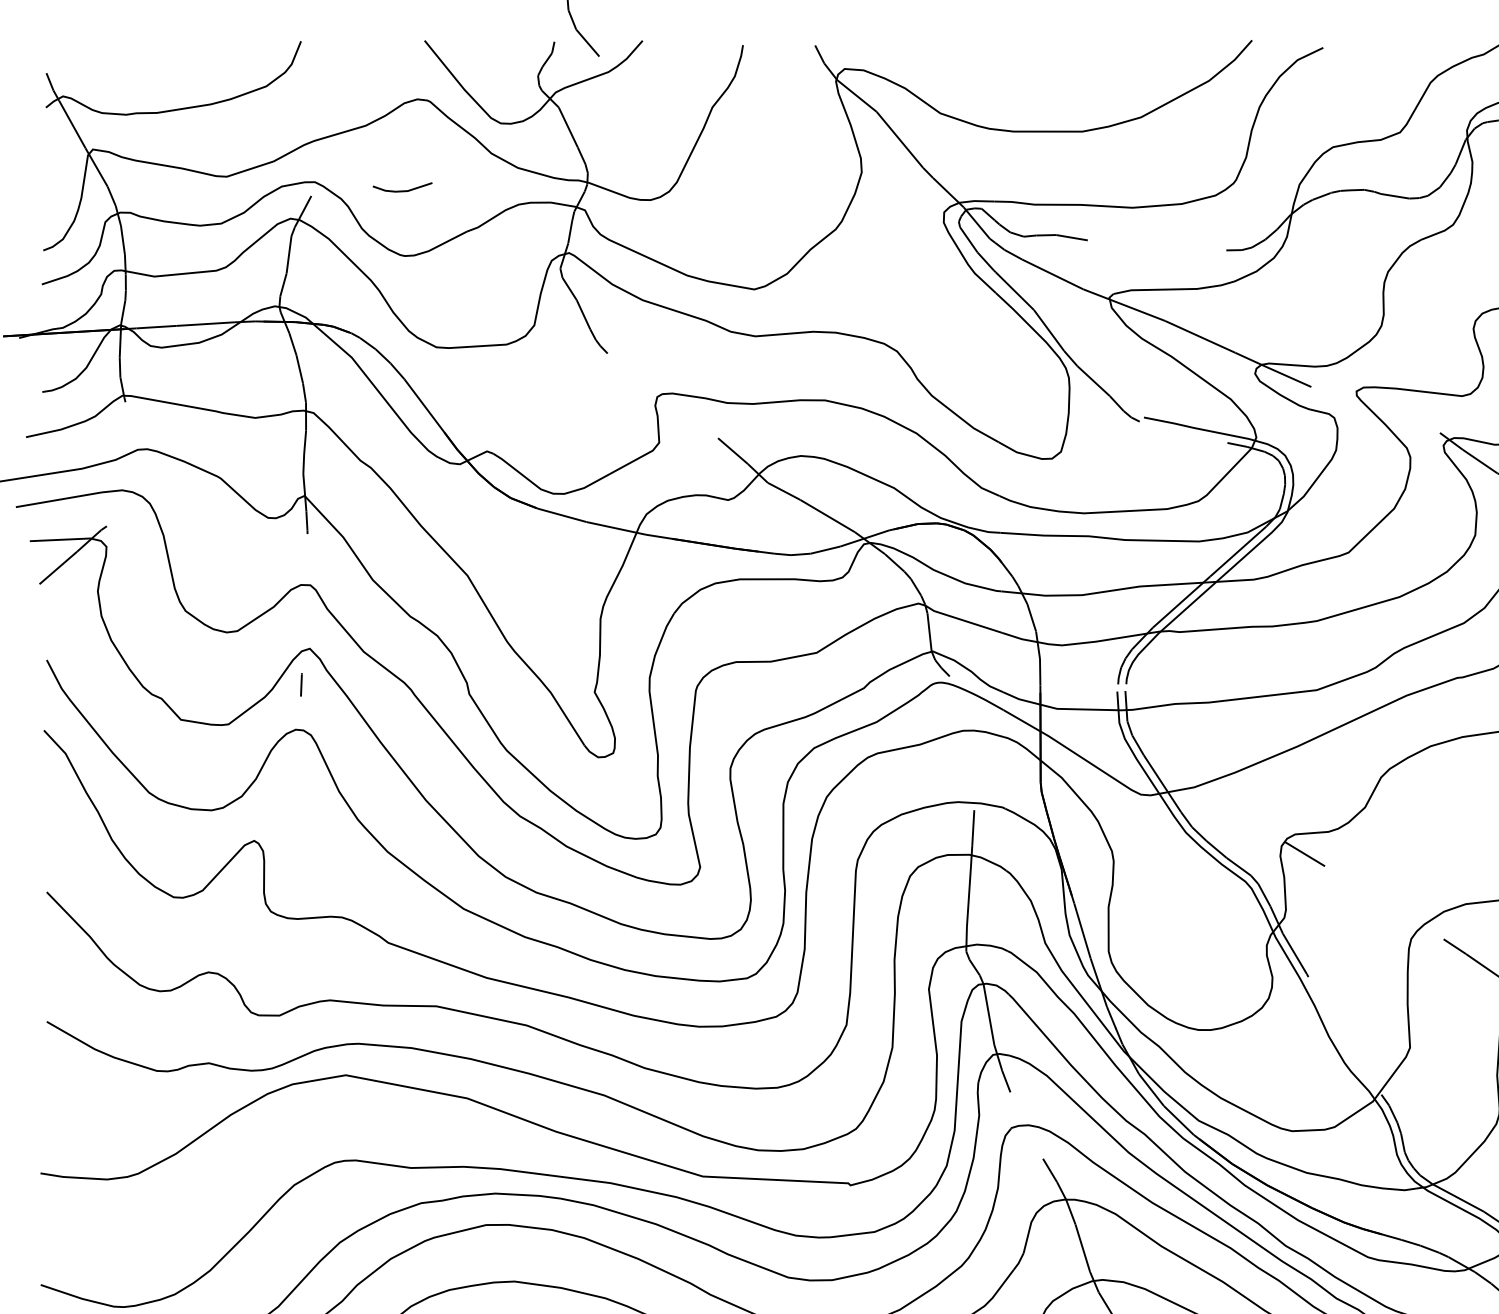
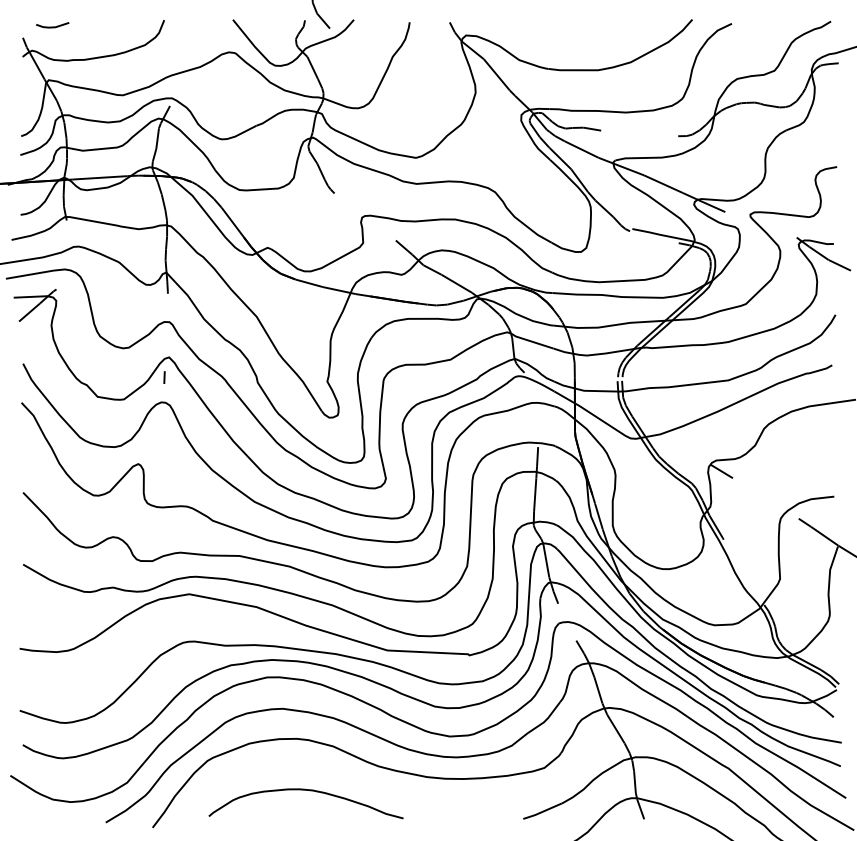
line: (402, 189) -> (52, 26), moved

